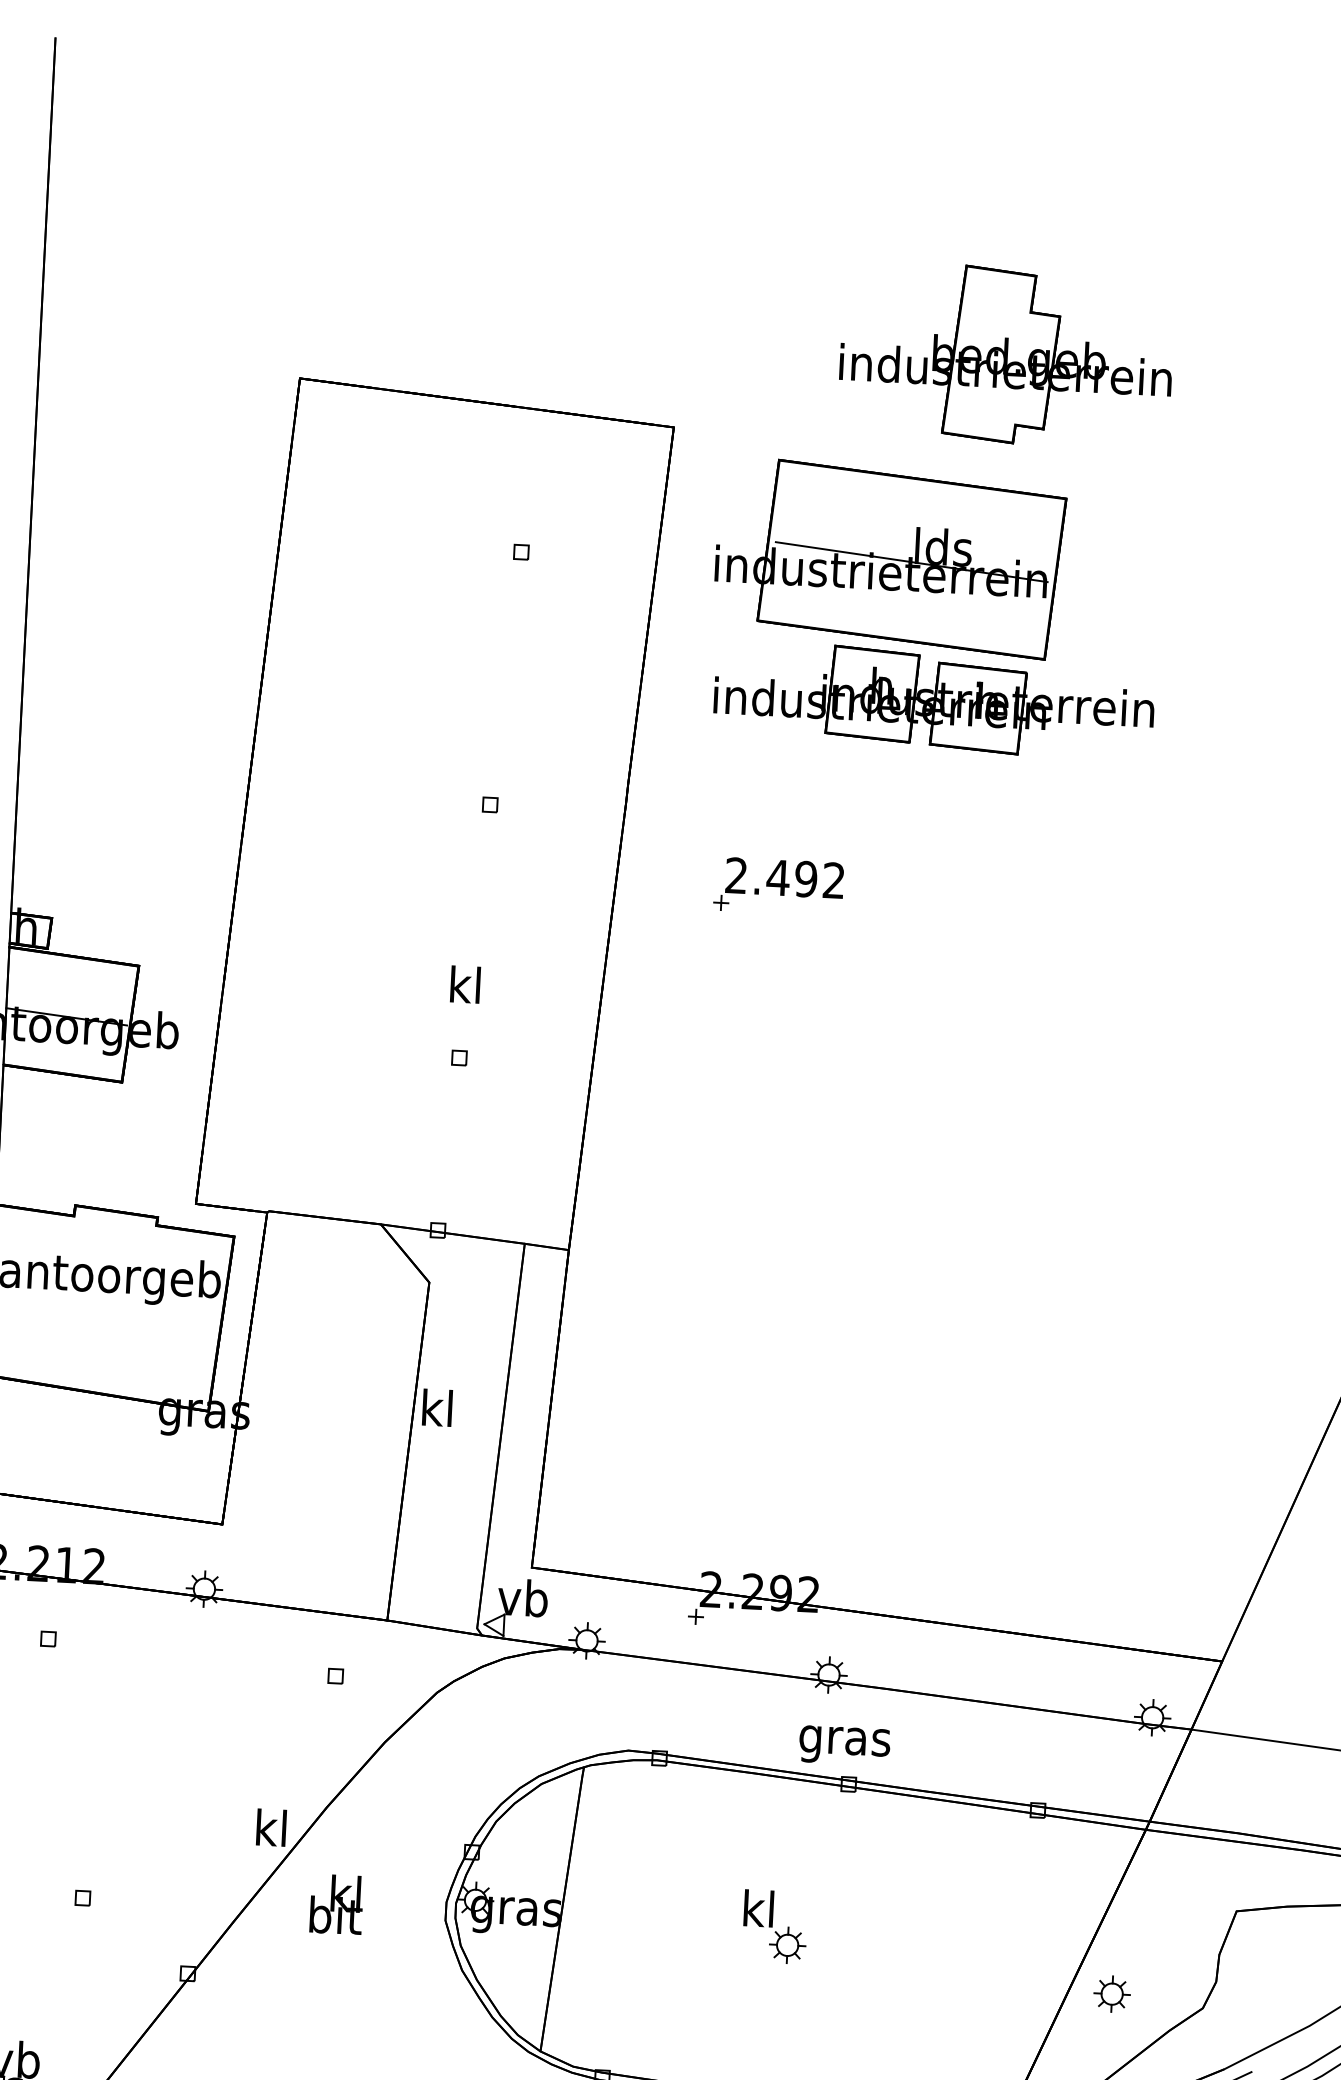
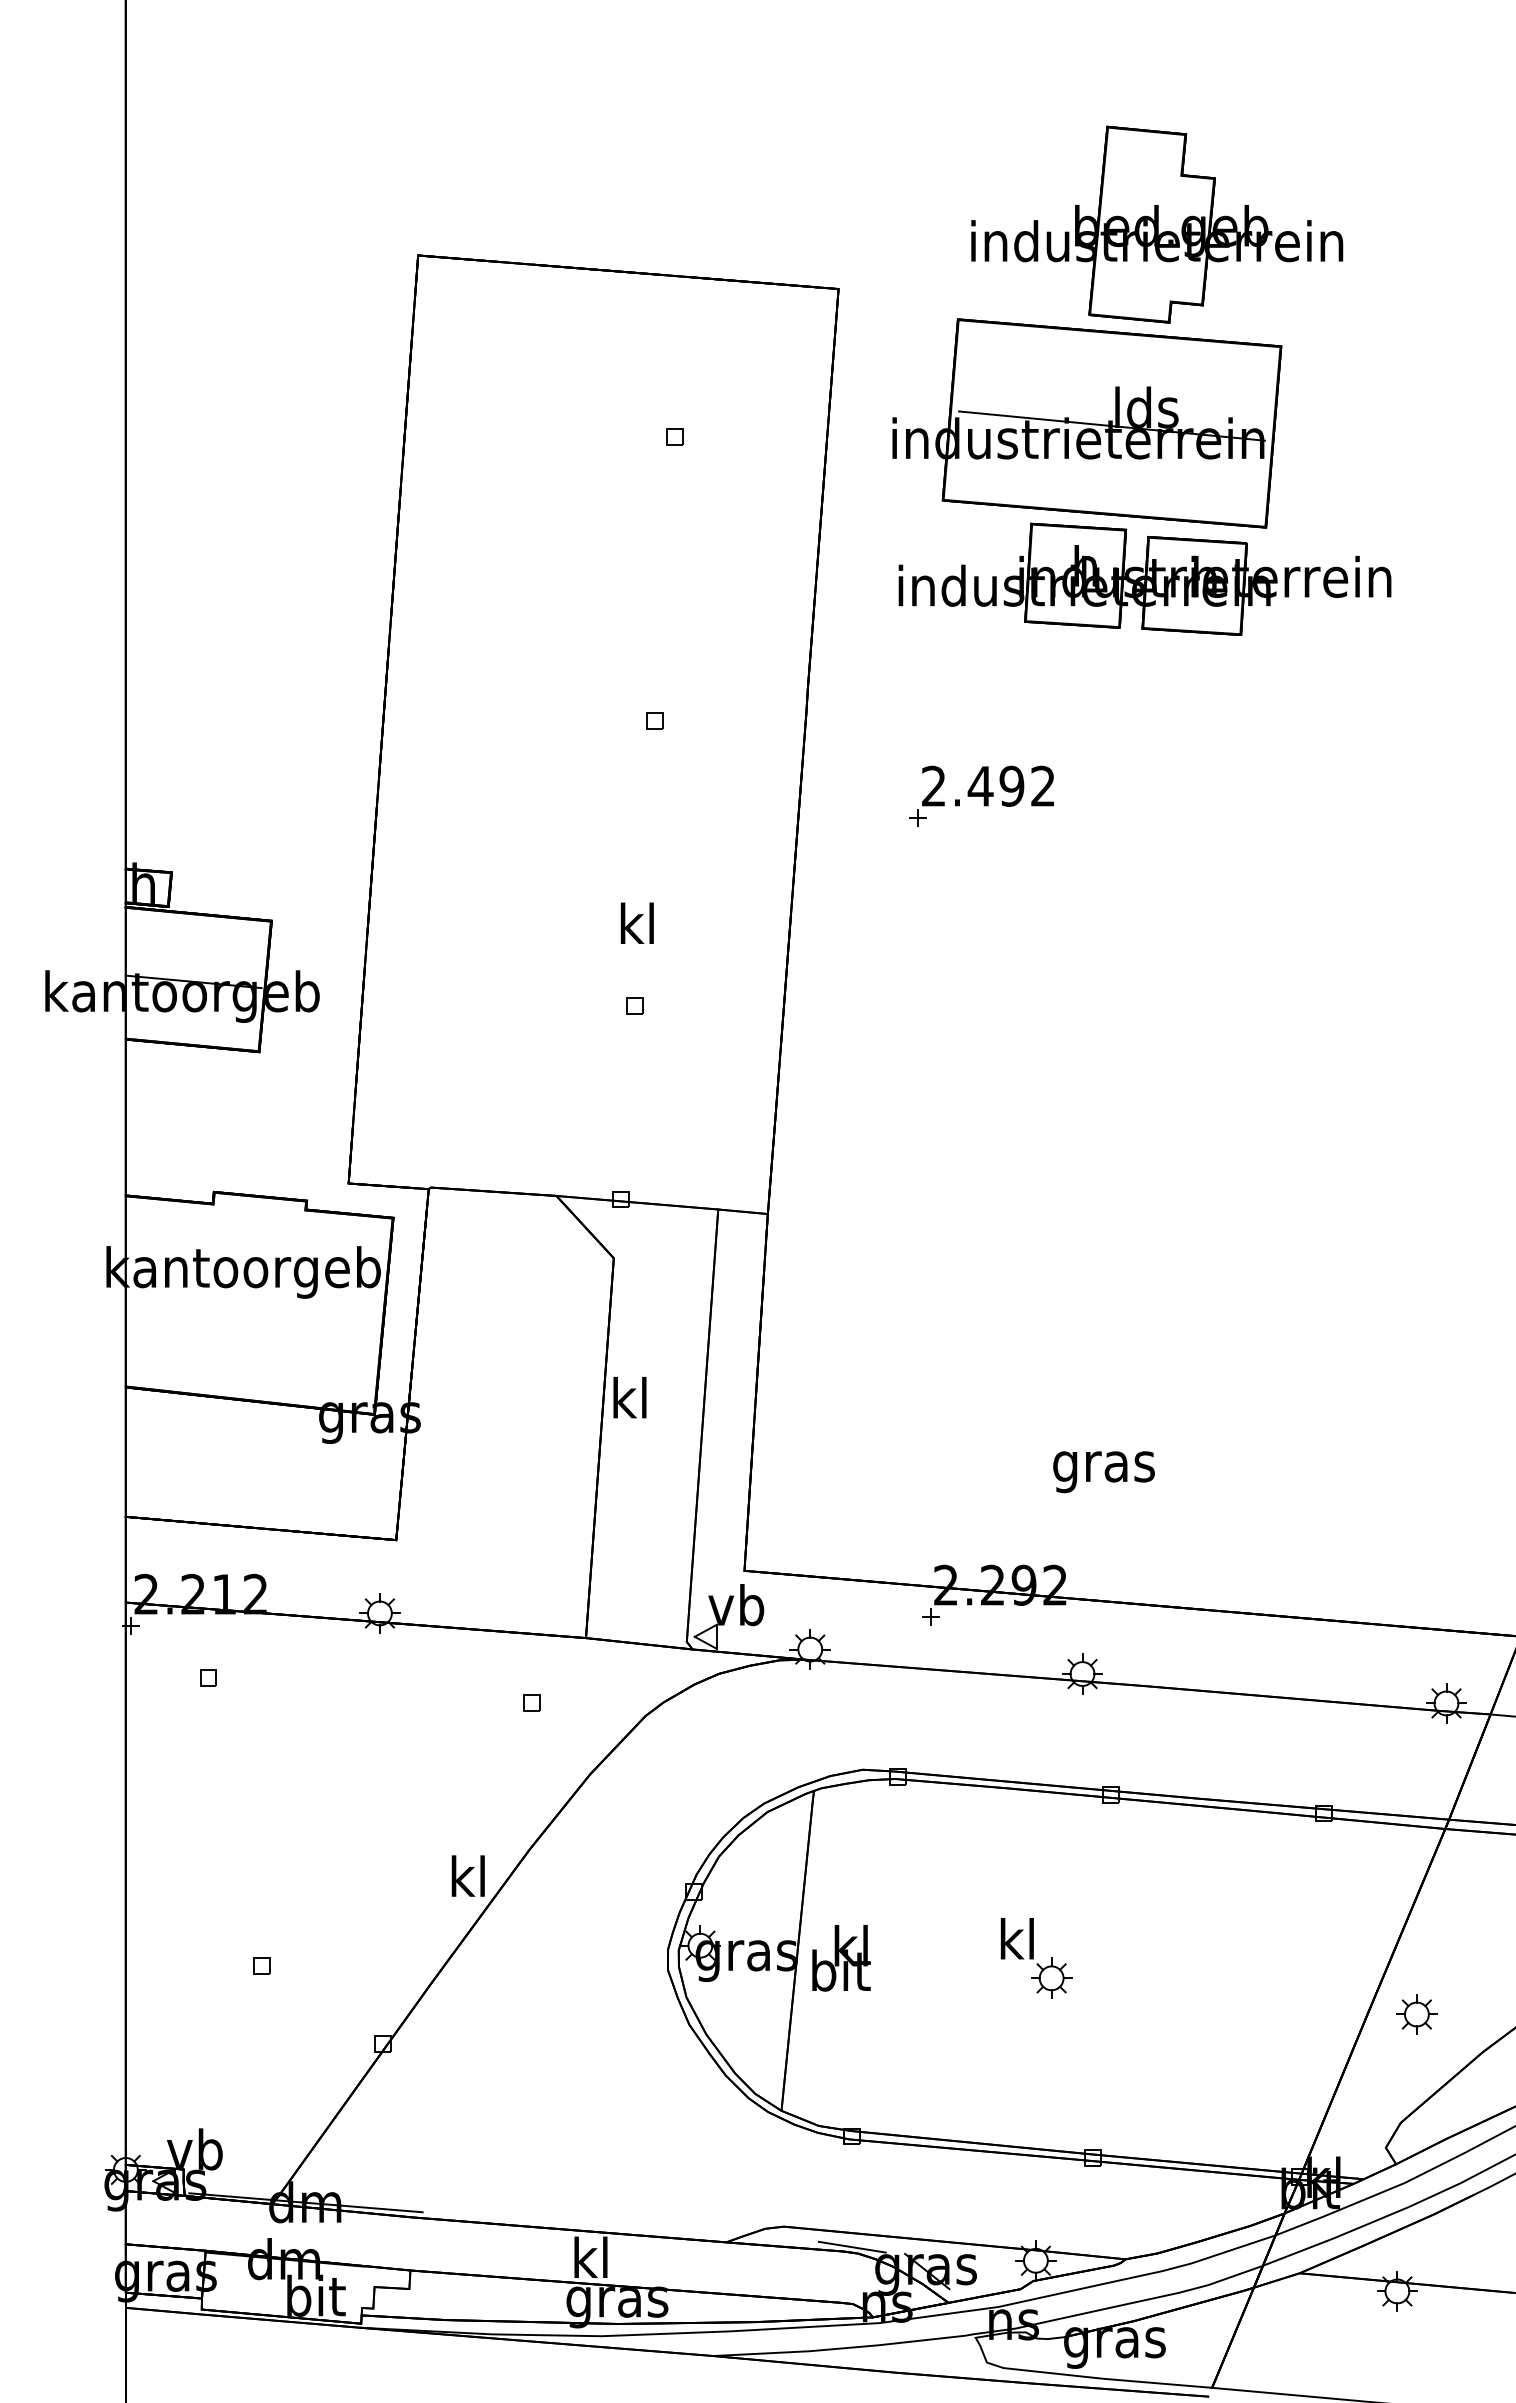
part: (1006, 355) -> (1157, 224), moved
text: (844, 1746) -> (1103, 1472), moved
text: (336, 1904) -> (841, 1958), moved

